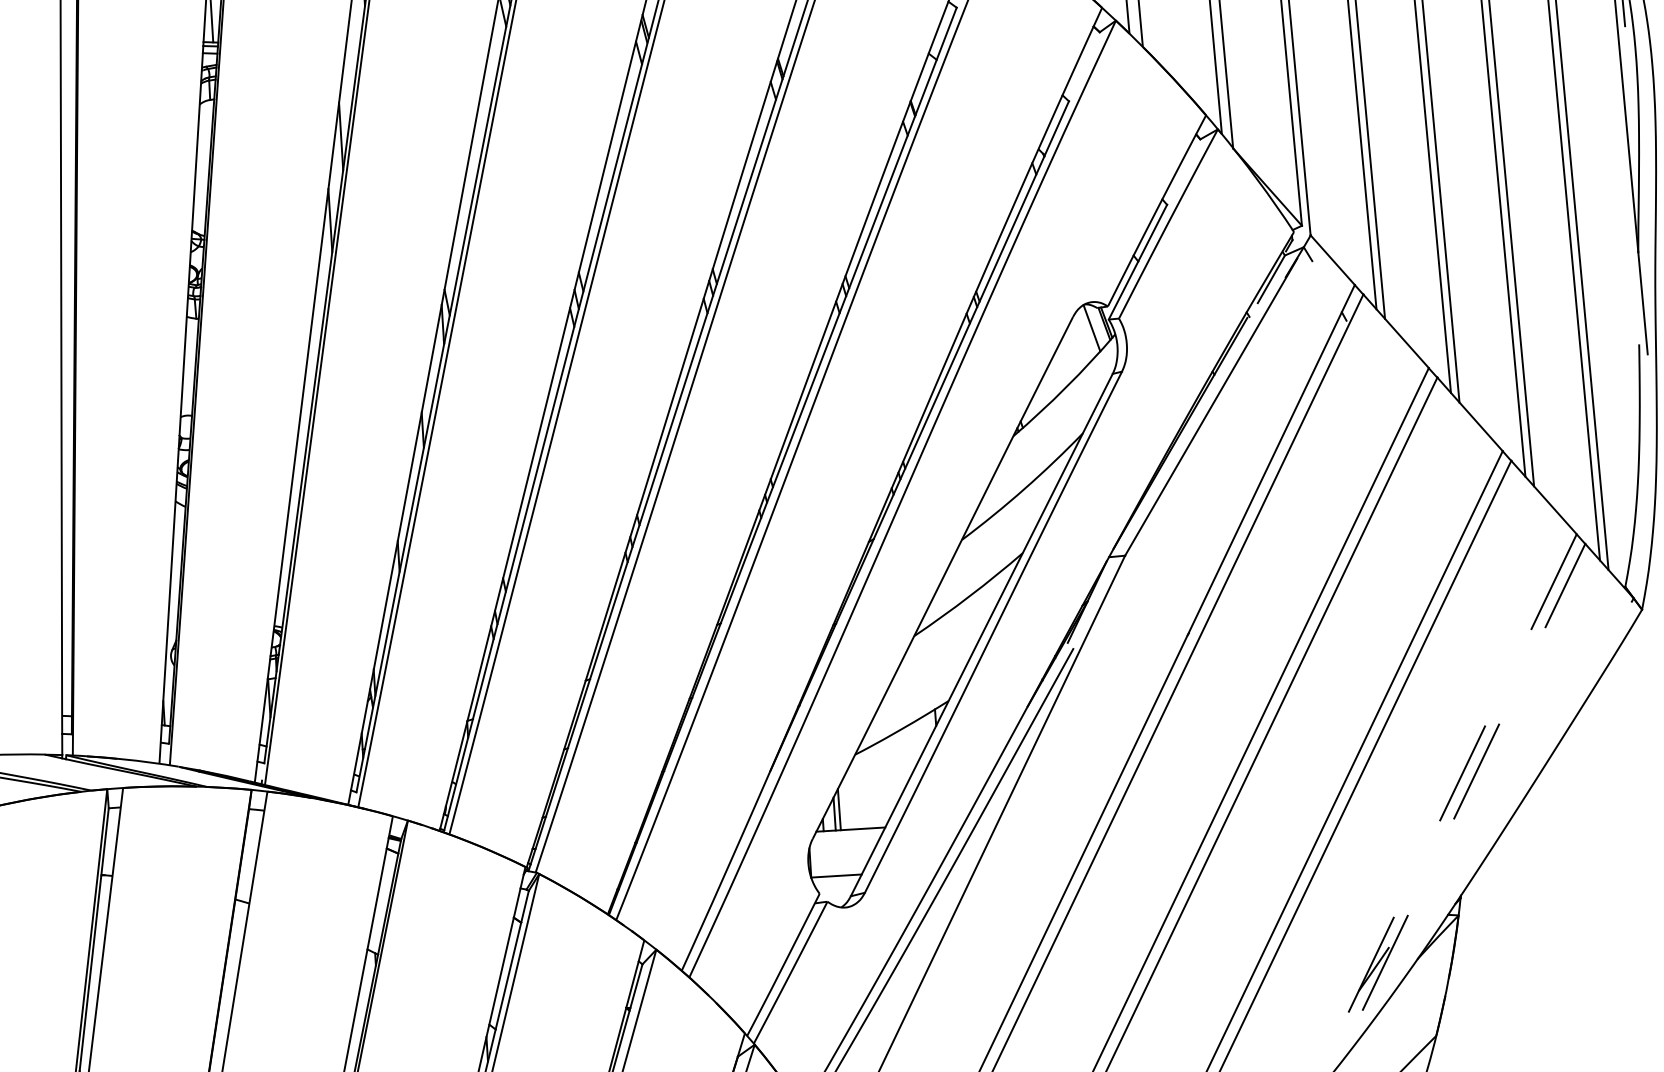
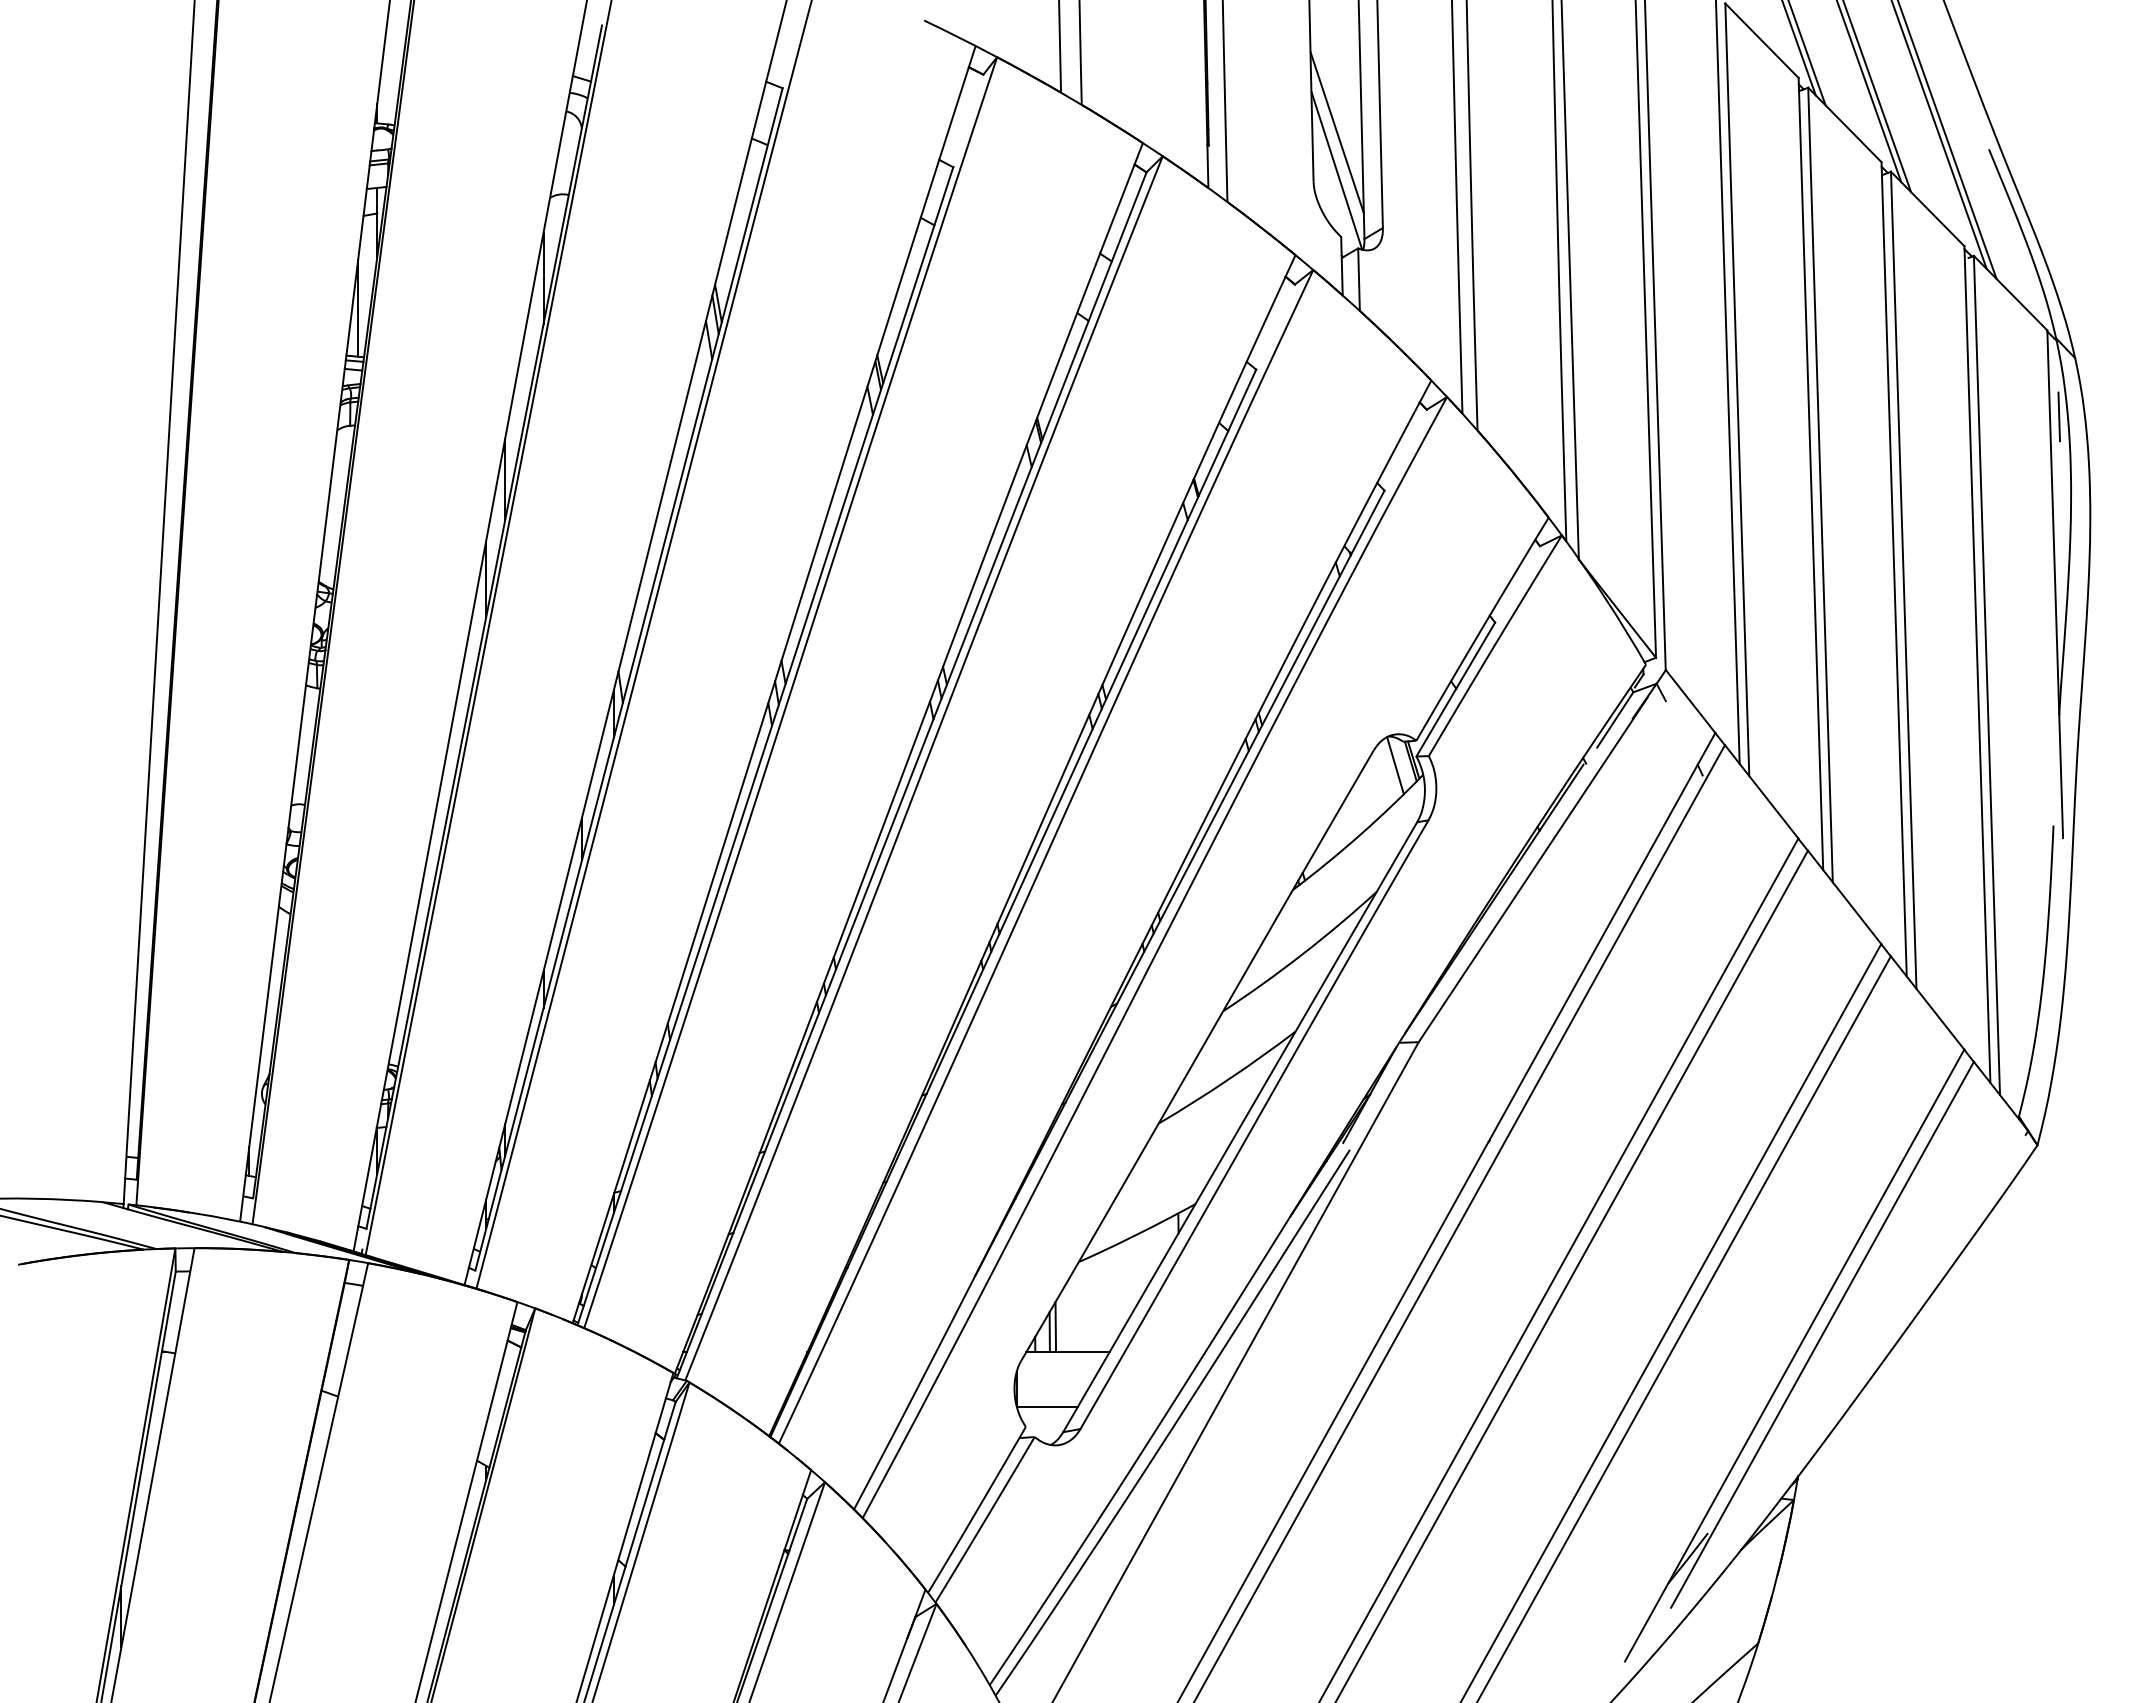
line: (1473, 777) -> (1822, 1334), dashed -> solid
line: (1451, 795) -> (1794, 1355), dashed -> solid

